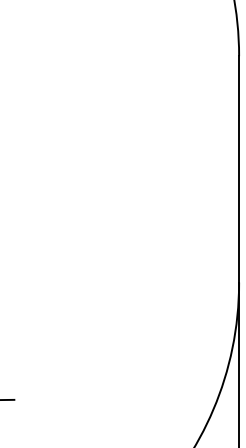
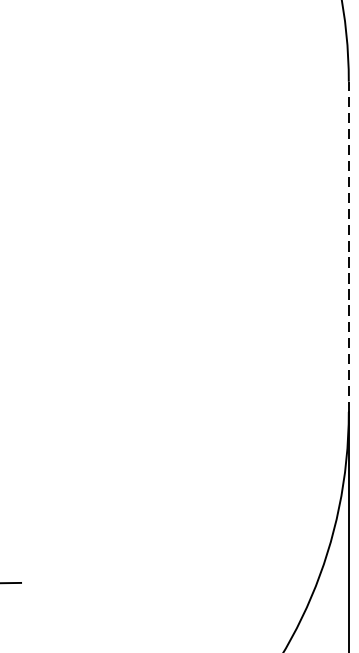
line: (239, 168) -> (349, 245), solid -> dashed

